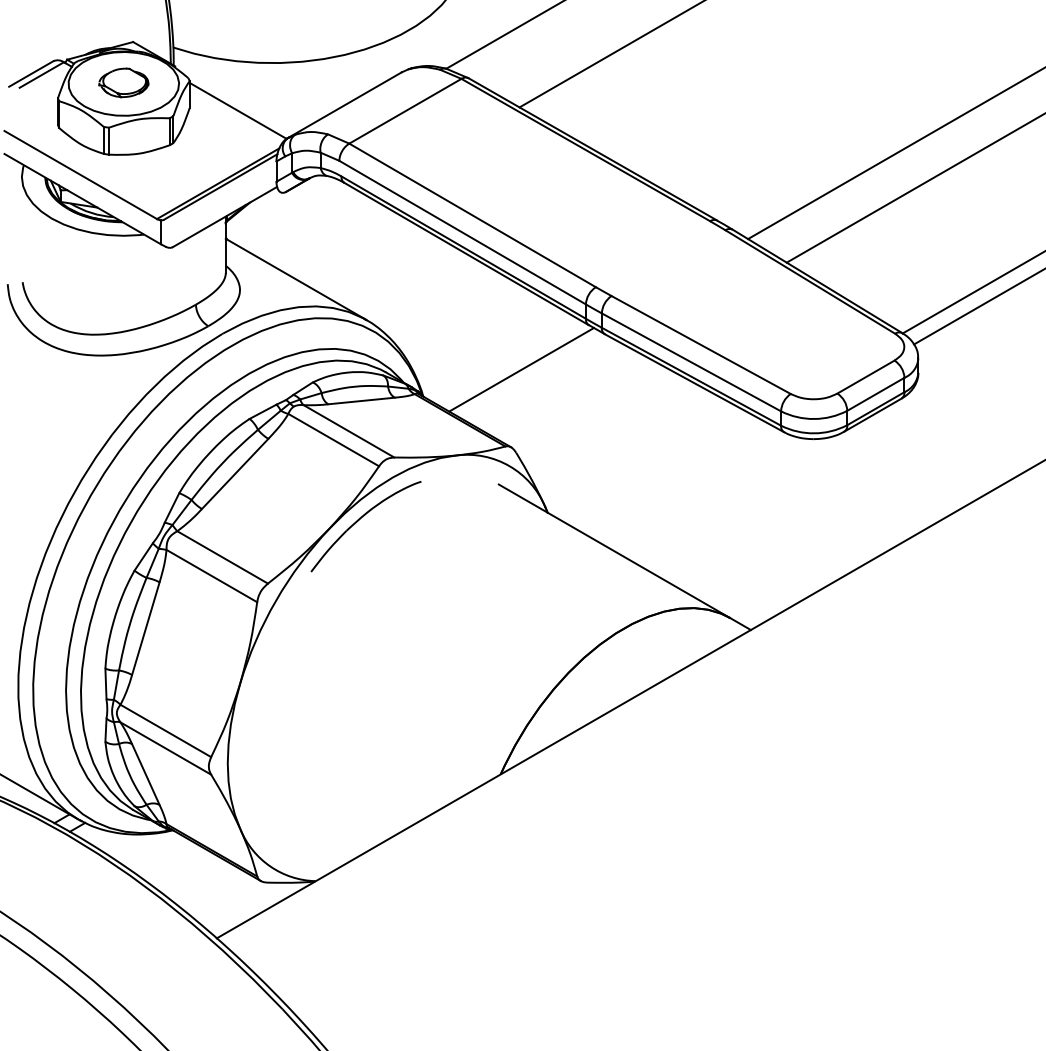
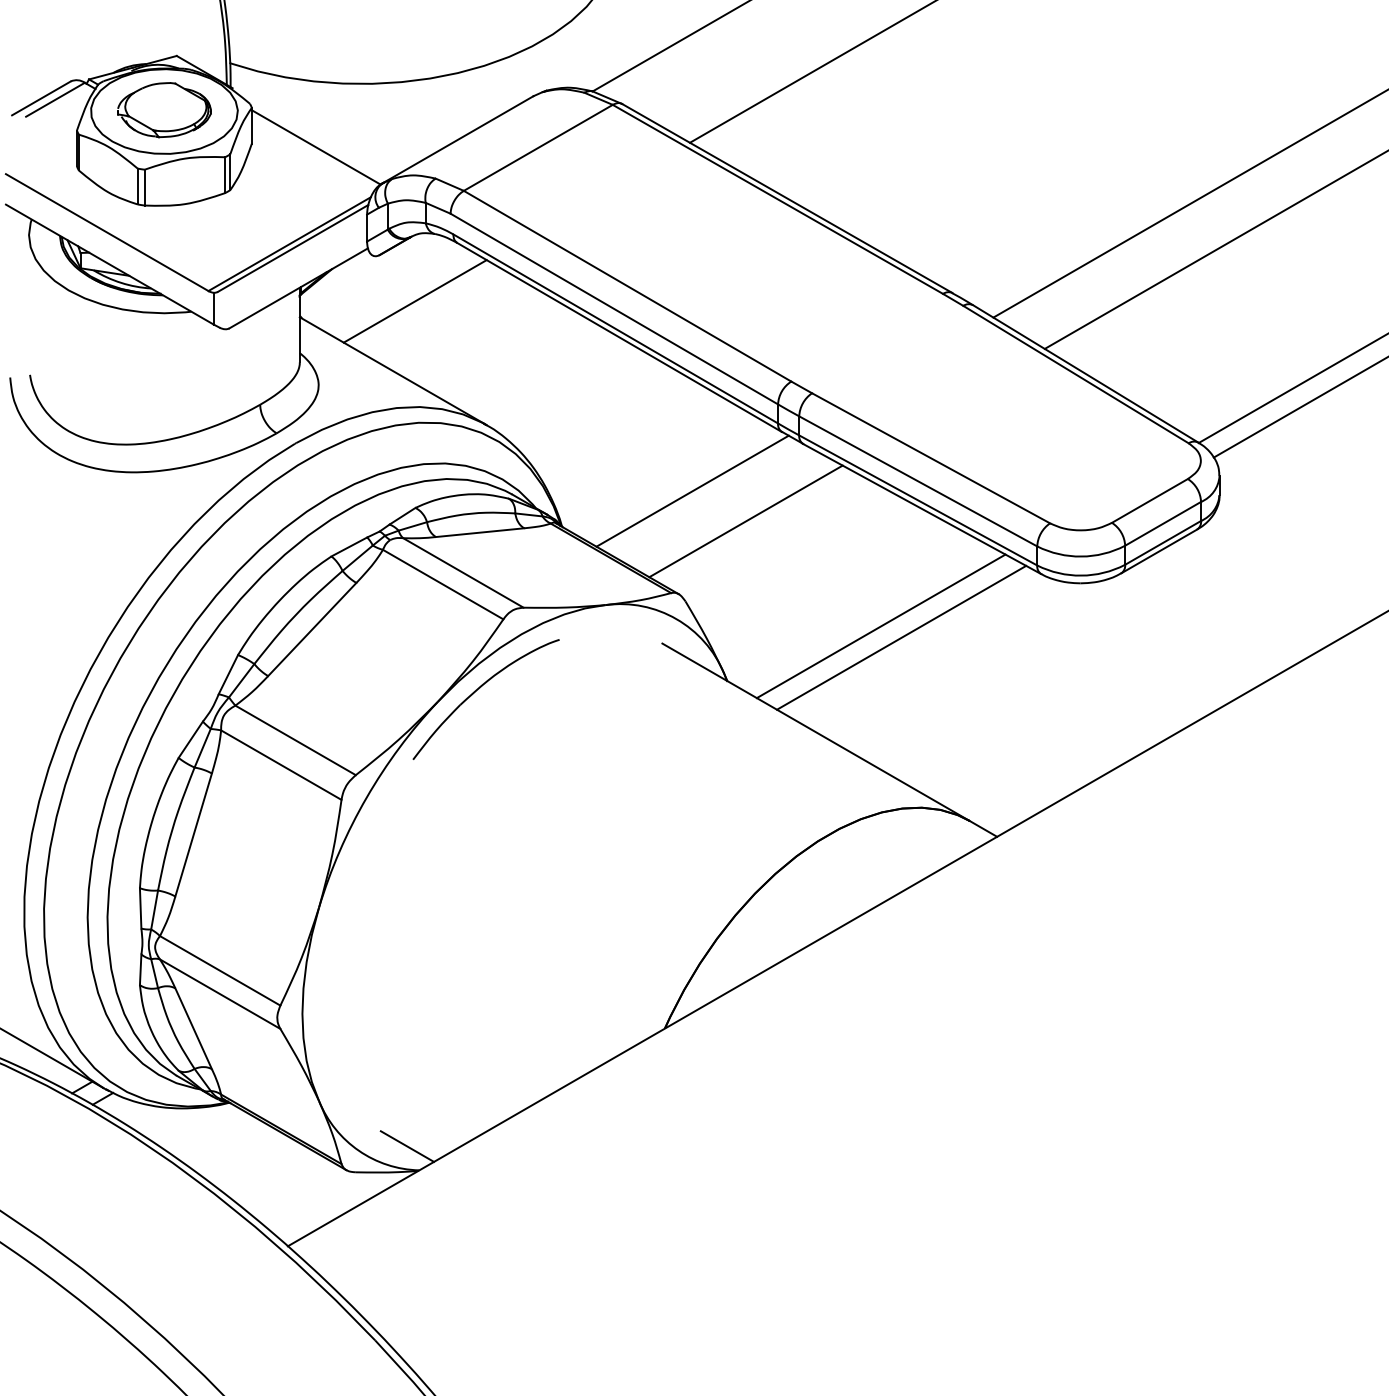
part: (123, 83) -> (164, 110), size x1.43
line: (312, 226) -> (414, 301), added
line: (561, 392) -> (745, 521), added
line: (663, 471) -> (880, 626), added
line: (678, 479) -> (901, 637), added
line: (306, 863) -> (407, 1146), added

